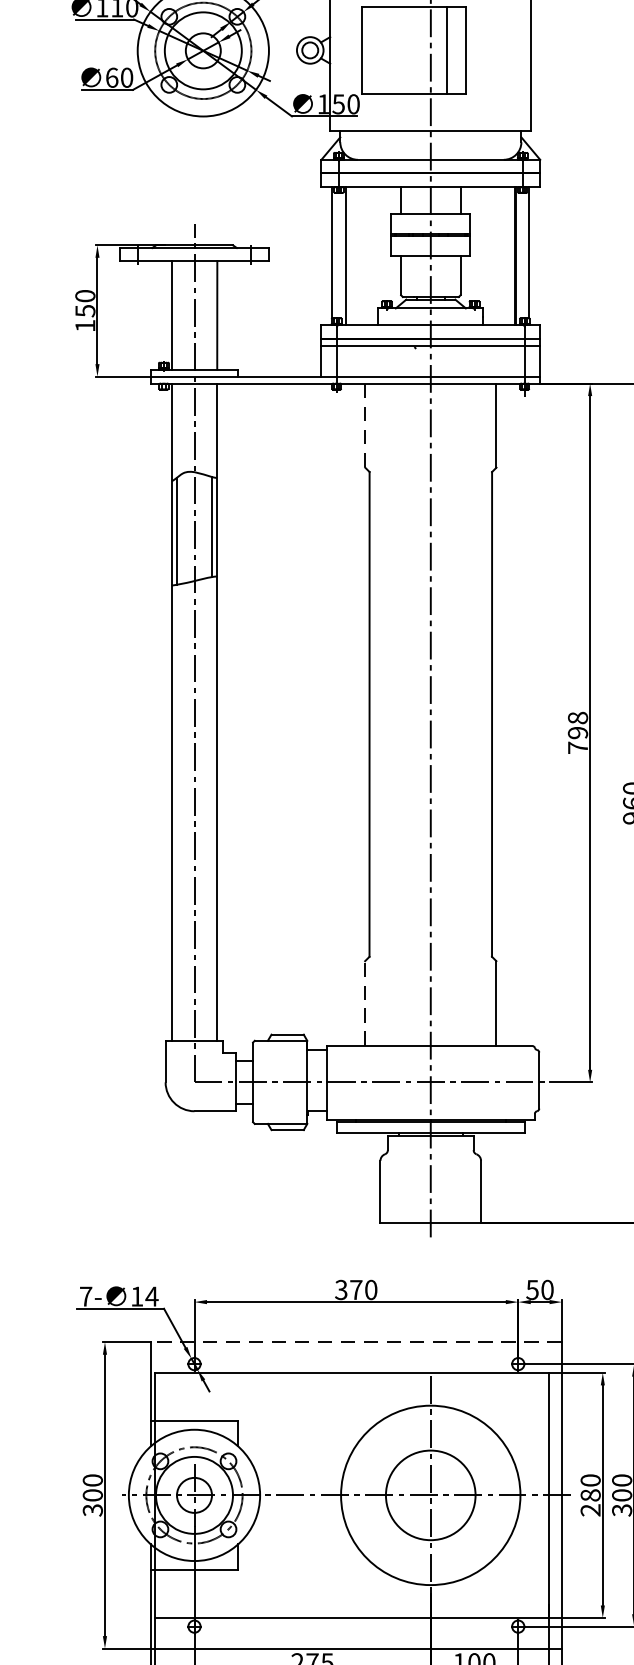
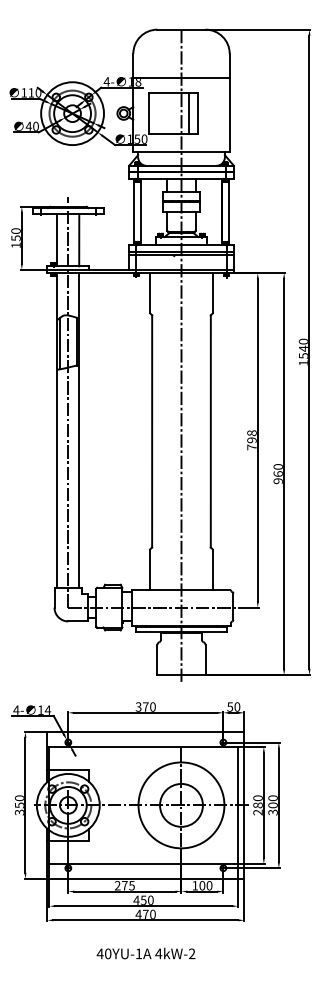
text: (111, 75) -> (28, 125), 60 -> 40
line: (366, 426) -> (150, 293), dashed -> solid
line: (366, 1002) -> (150, 569), dashed -> solid
text: (86, 1295) -> (16, 709), 7- -> 4-
line: (355, 1343) -> (145, 732), dashed -> solid
text: (90, 1495) -> (18, 805), 300 -> 350

